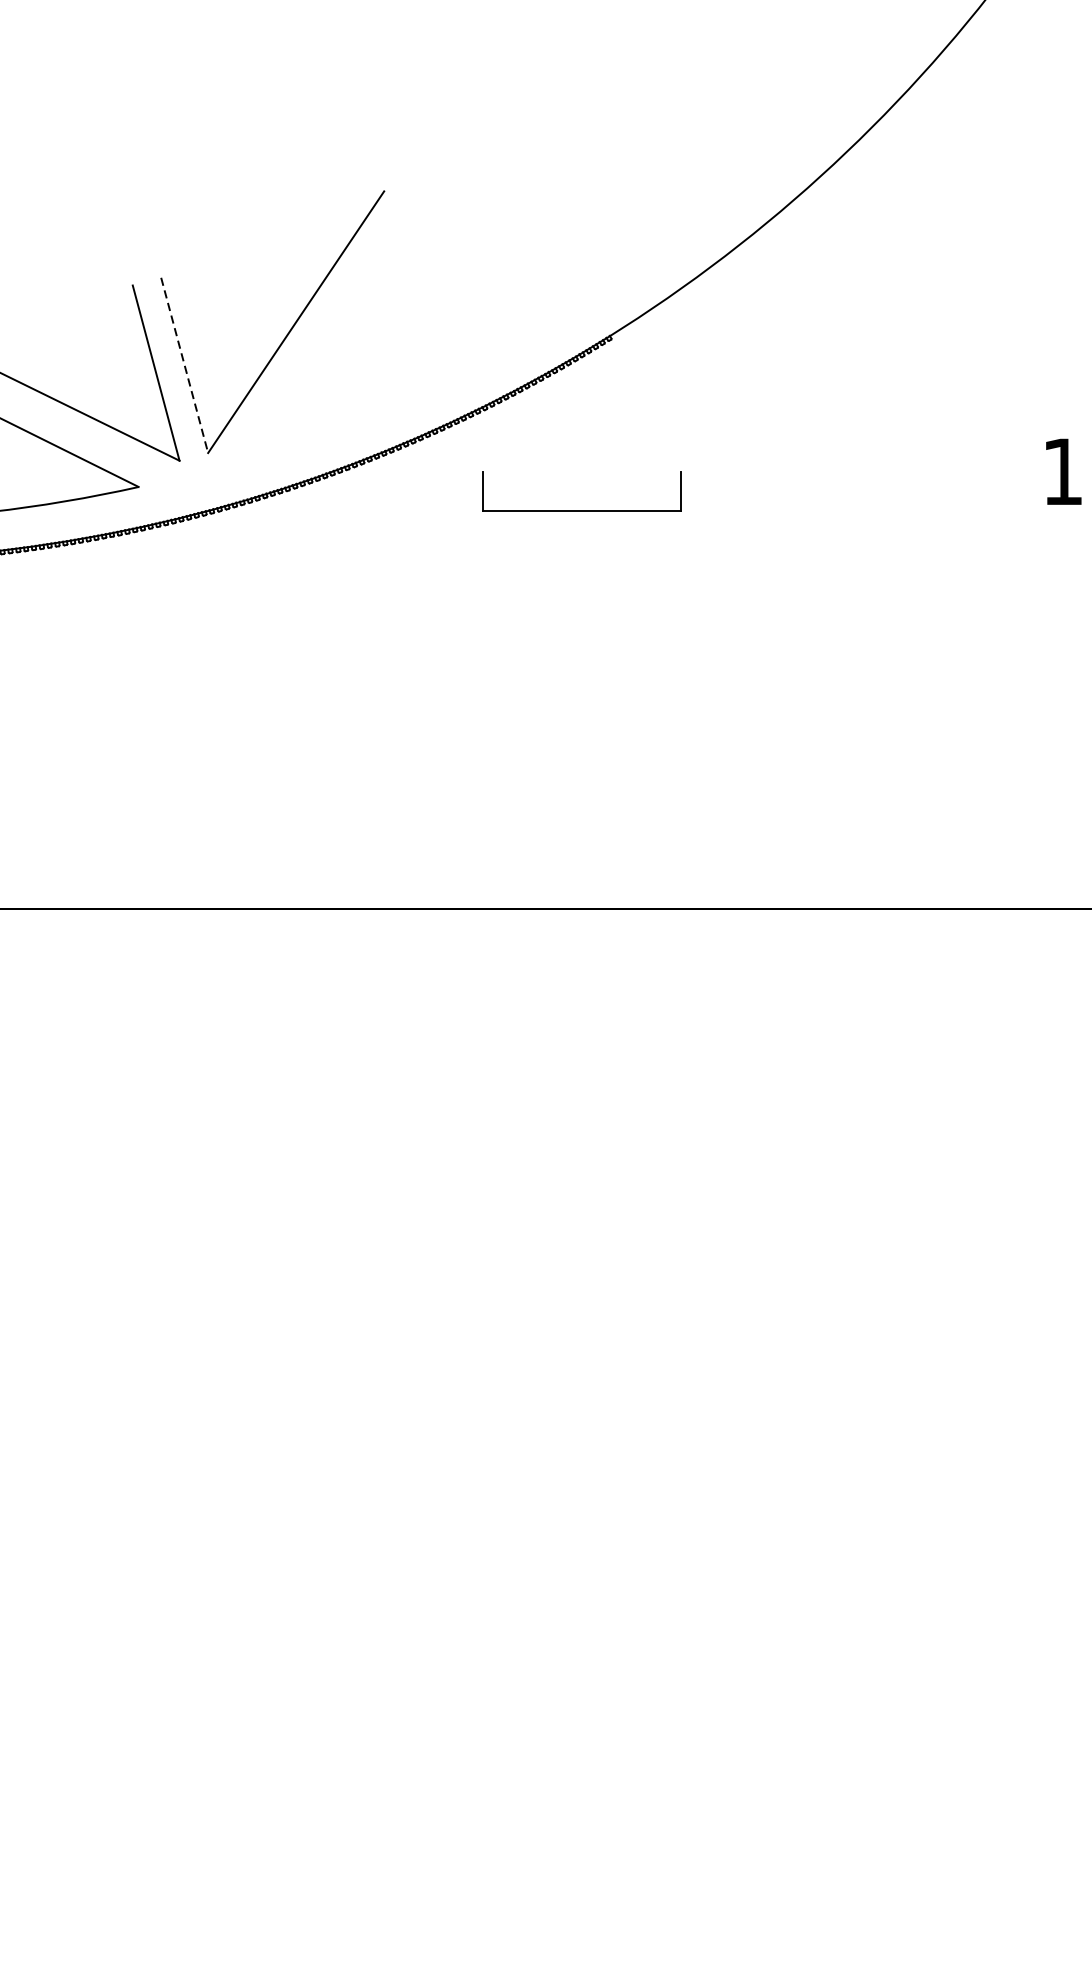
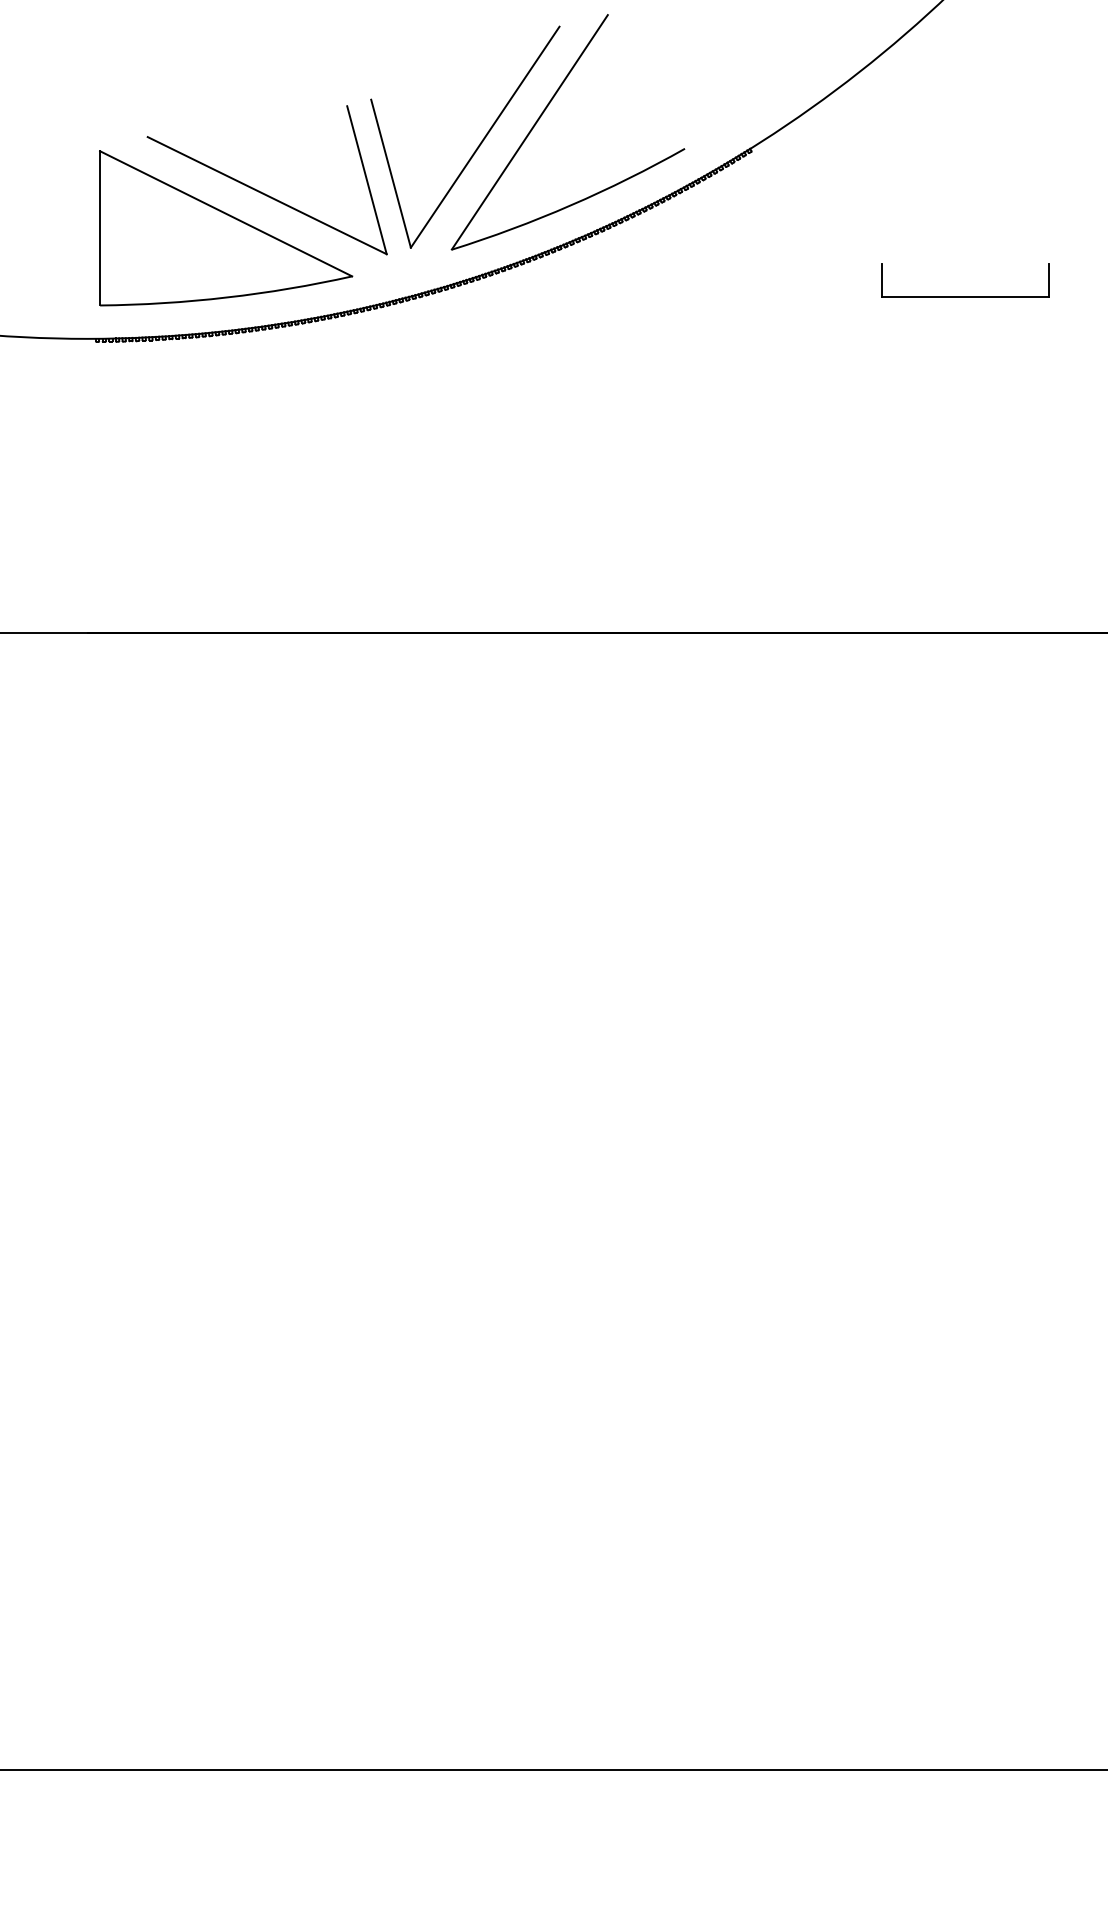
part: (364, 296) -> (542, 115), added
line: (185, 365) -> (391, 173), dashed -> solid
part: (581, 510) -> (965, 296), moved

